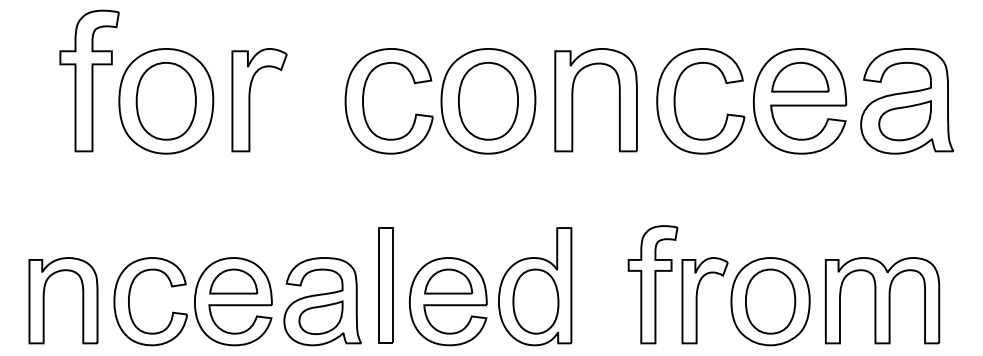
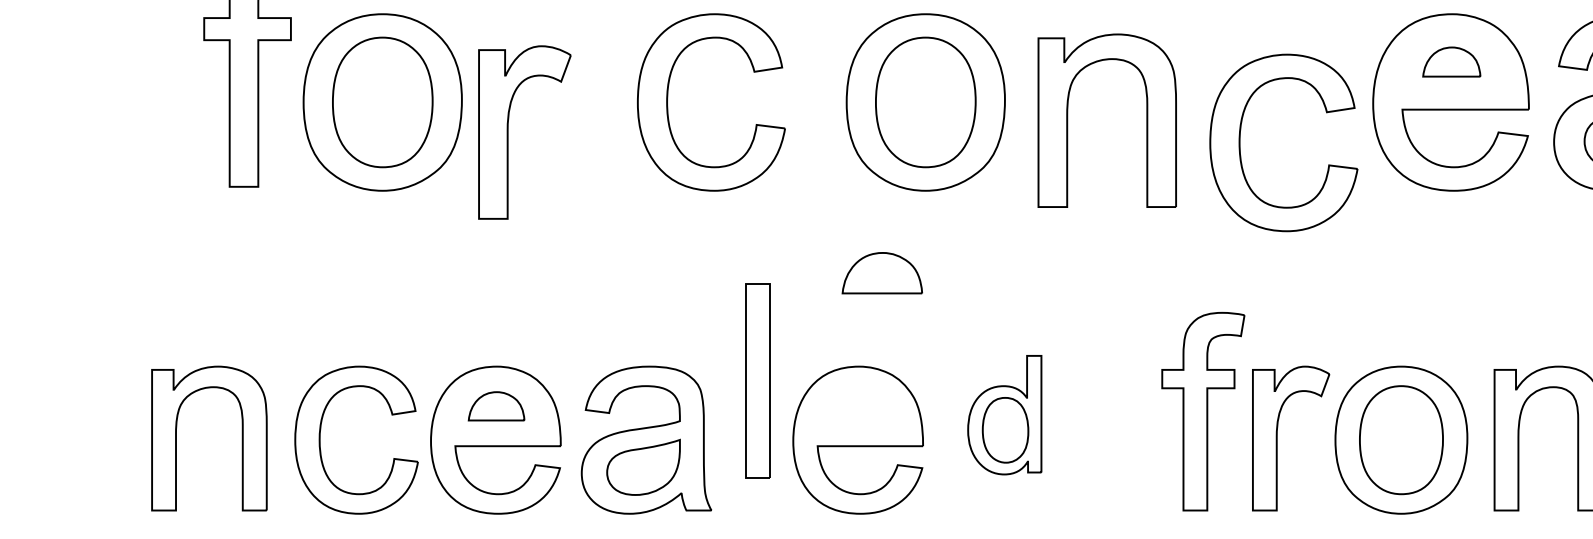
part: (800, 77) -> (1451, 62), size x0.6
part: (250, 100) -> (509, 133), moved
part: (573, 100) -> (1069, 121), moved
part: (675, 101) -> (1241, 143), moved
part: (364, 106) -> (669, 111), moved
part: (233, 281) -> (496, 406), size x0.7
part: (448, 281) -> (882, 273), moved
part: (385, 285) -> (757, 380), moved
part: (535, 286) -> (1005, 414), size x0.6

